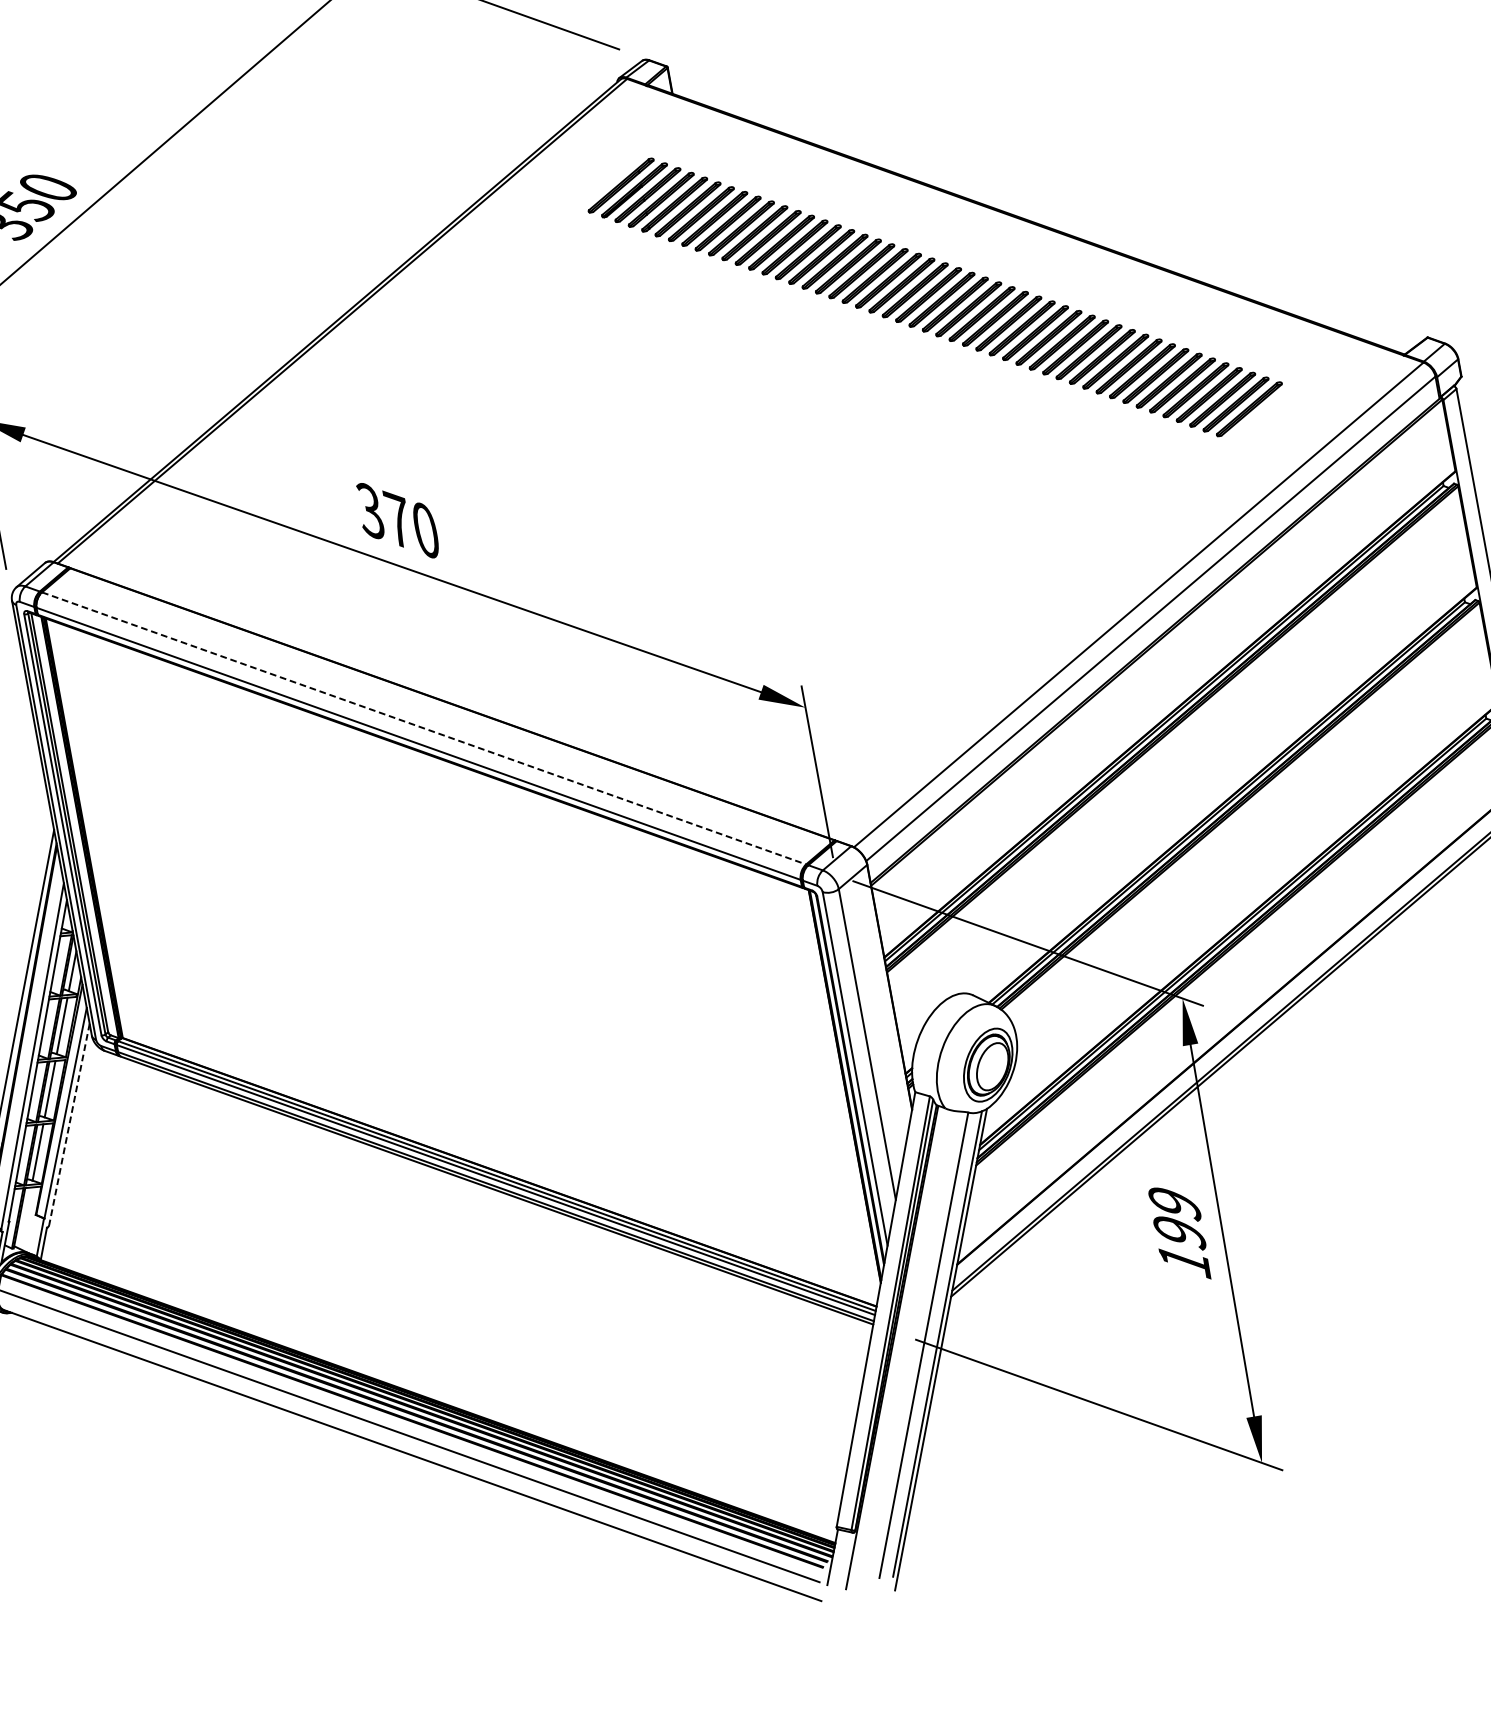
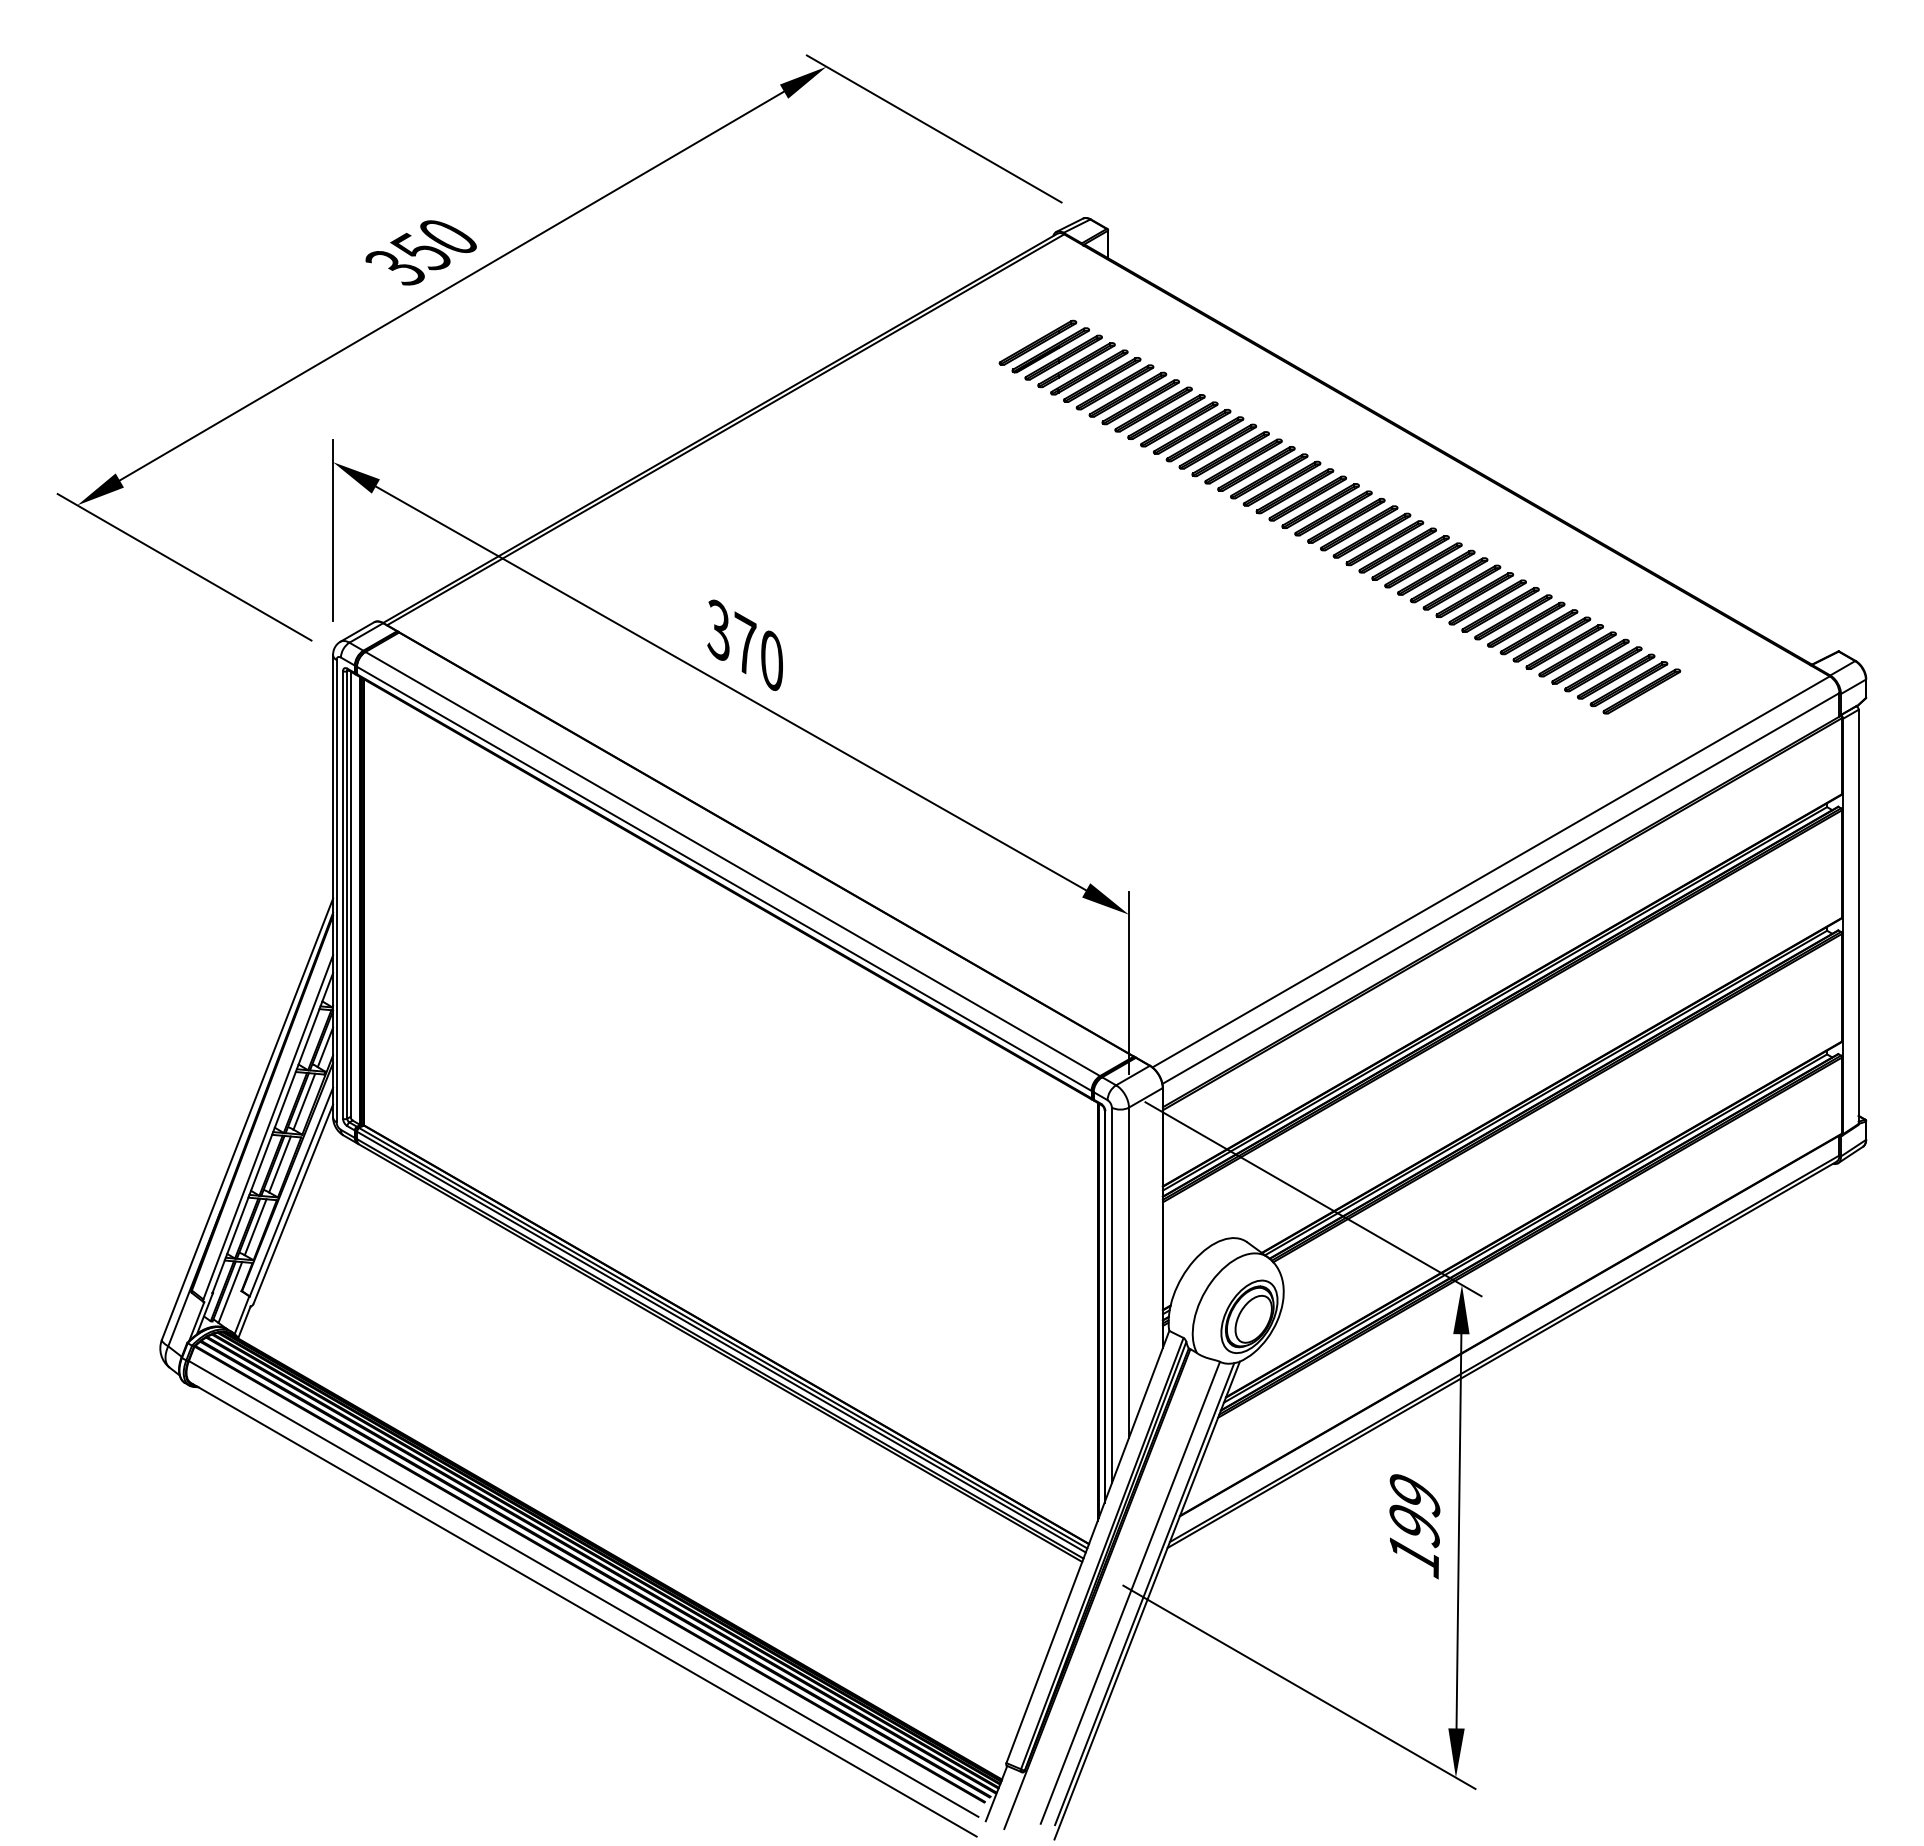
line: (424, 728) -> (733, 864), dashed -> solid
line: (69, 1124) -> (293, 1204), dashed -> solid
line: (25, 1218) -> (230, 1292), added

